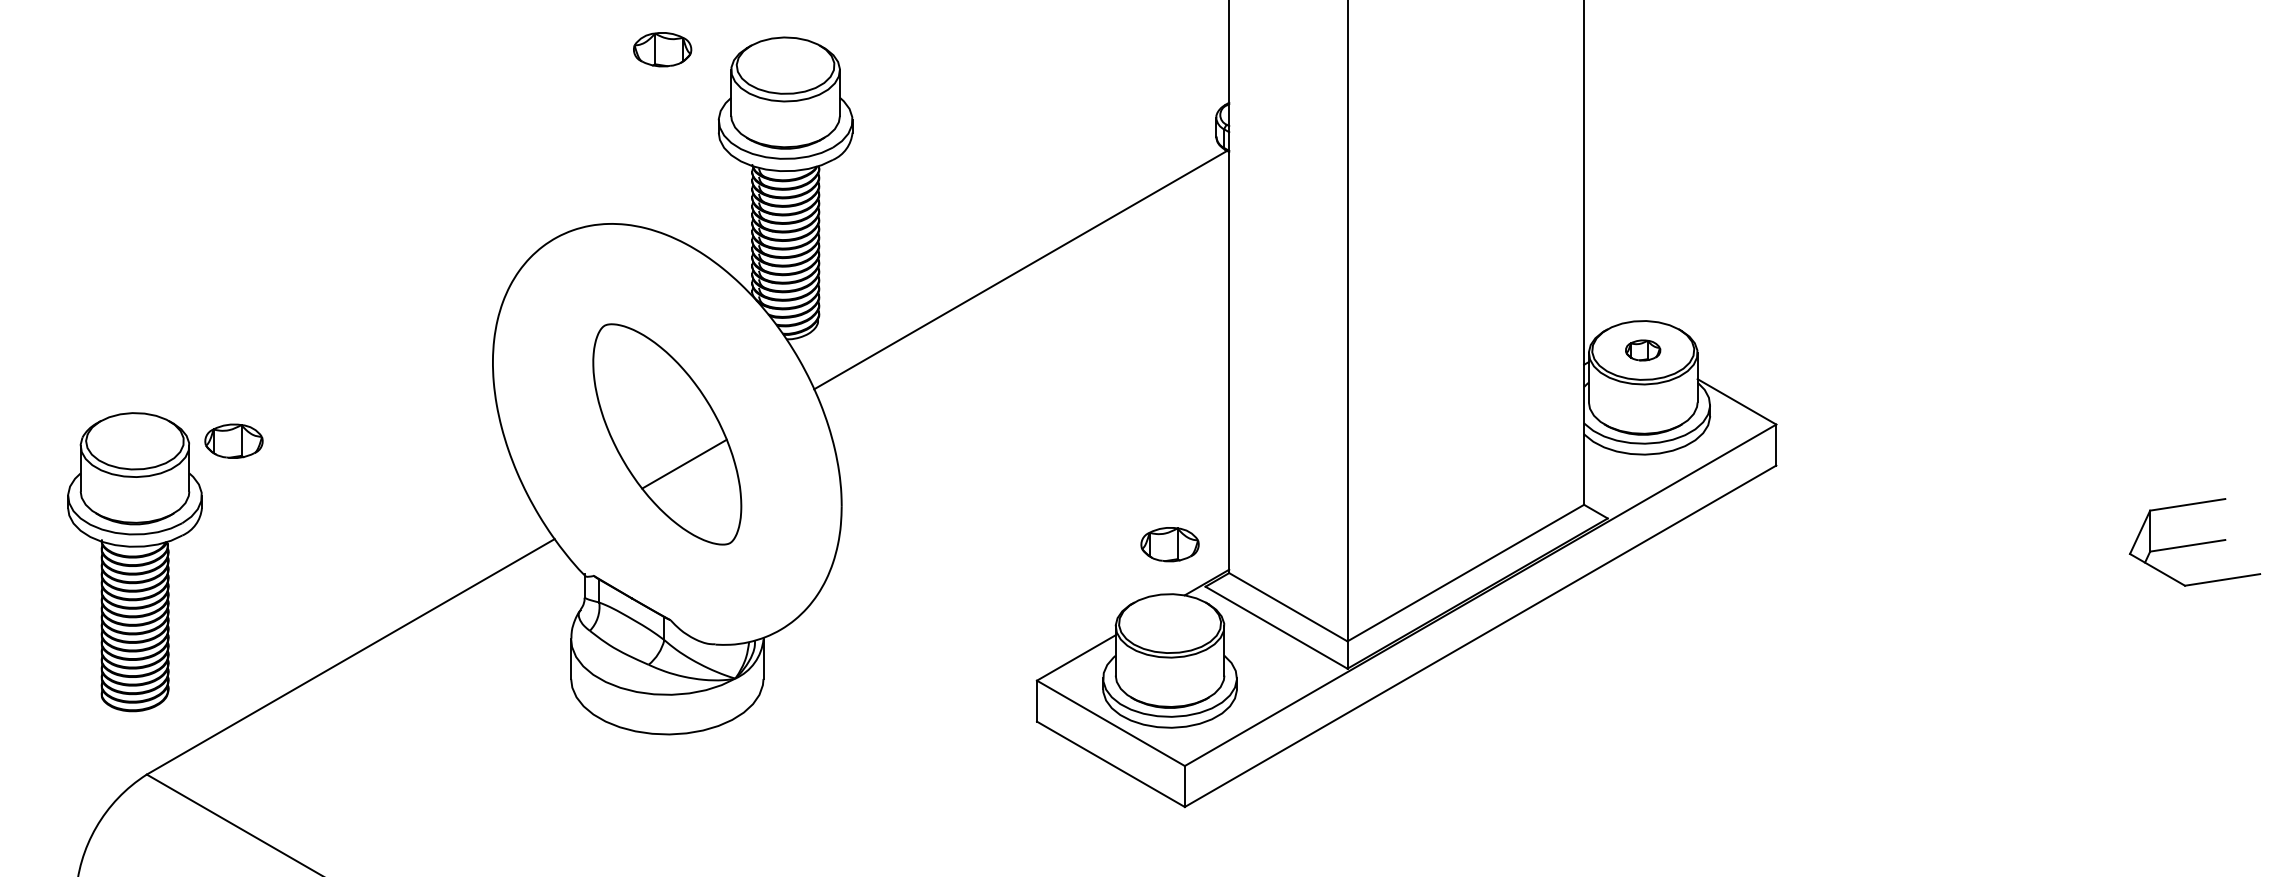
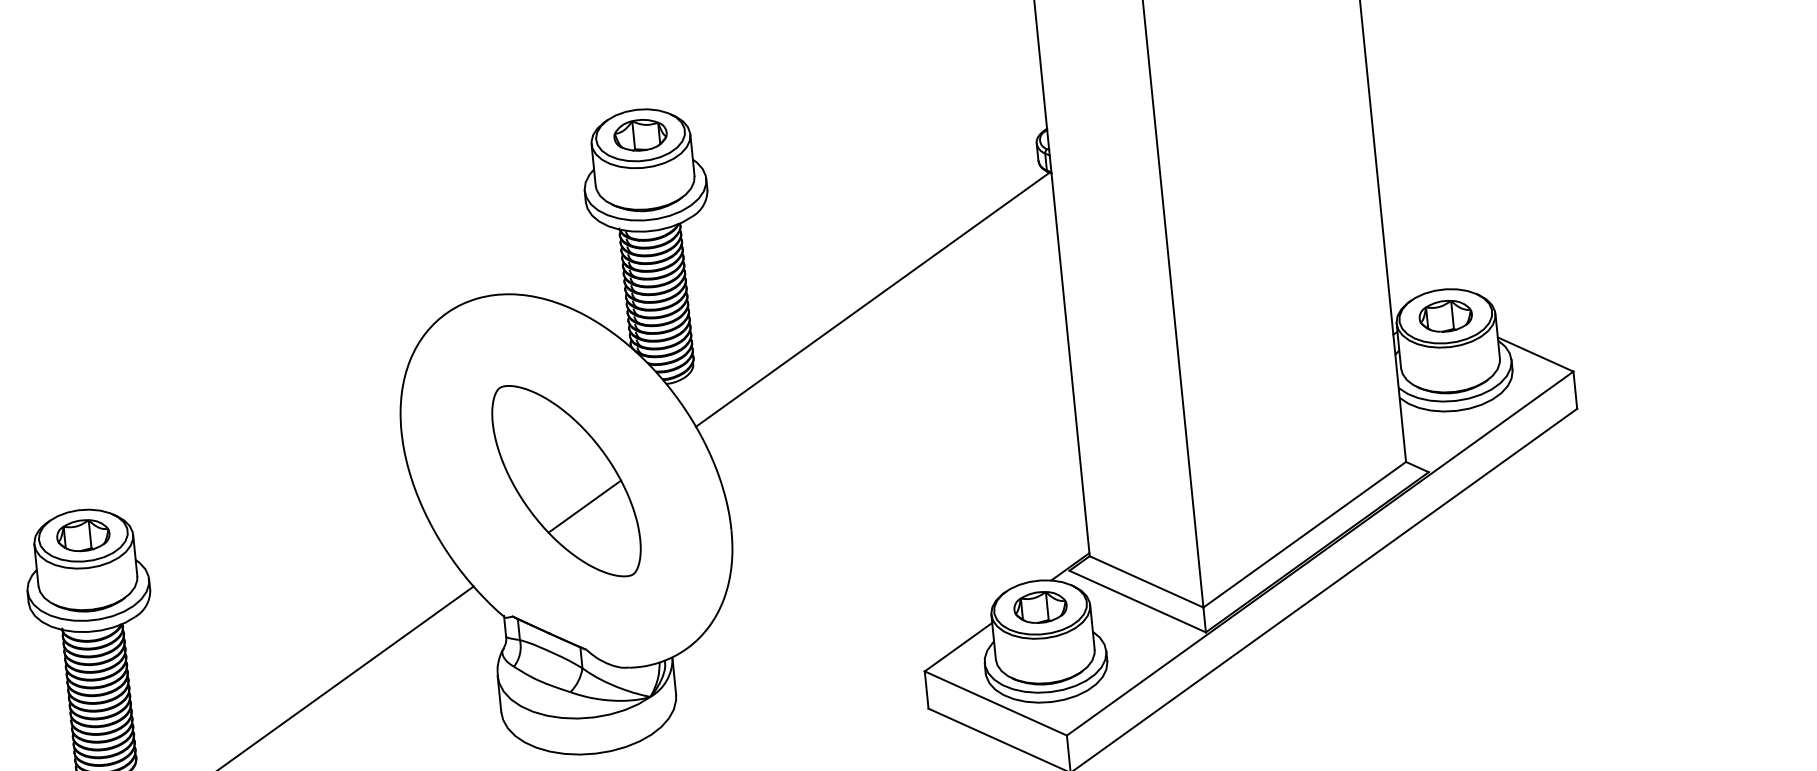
part: (662, 49) -> (640, 135), moved
part: (1642, 350) -> (1445, 316), size x1.67
part: (233, 440) -> (82, 535), moved
part: (1169, 544) -> (1040, 607), moved

